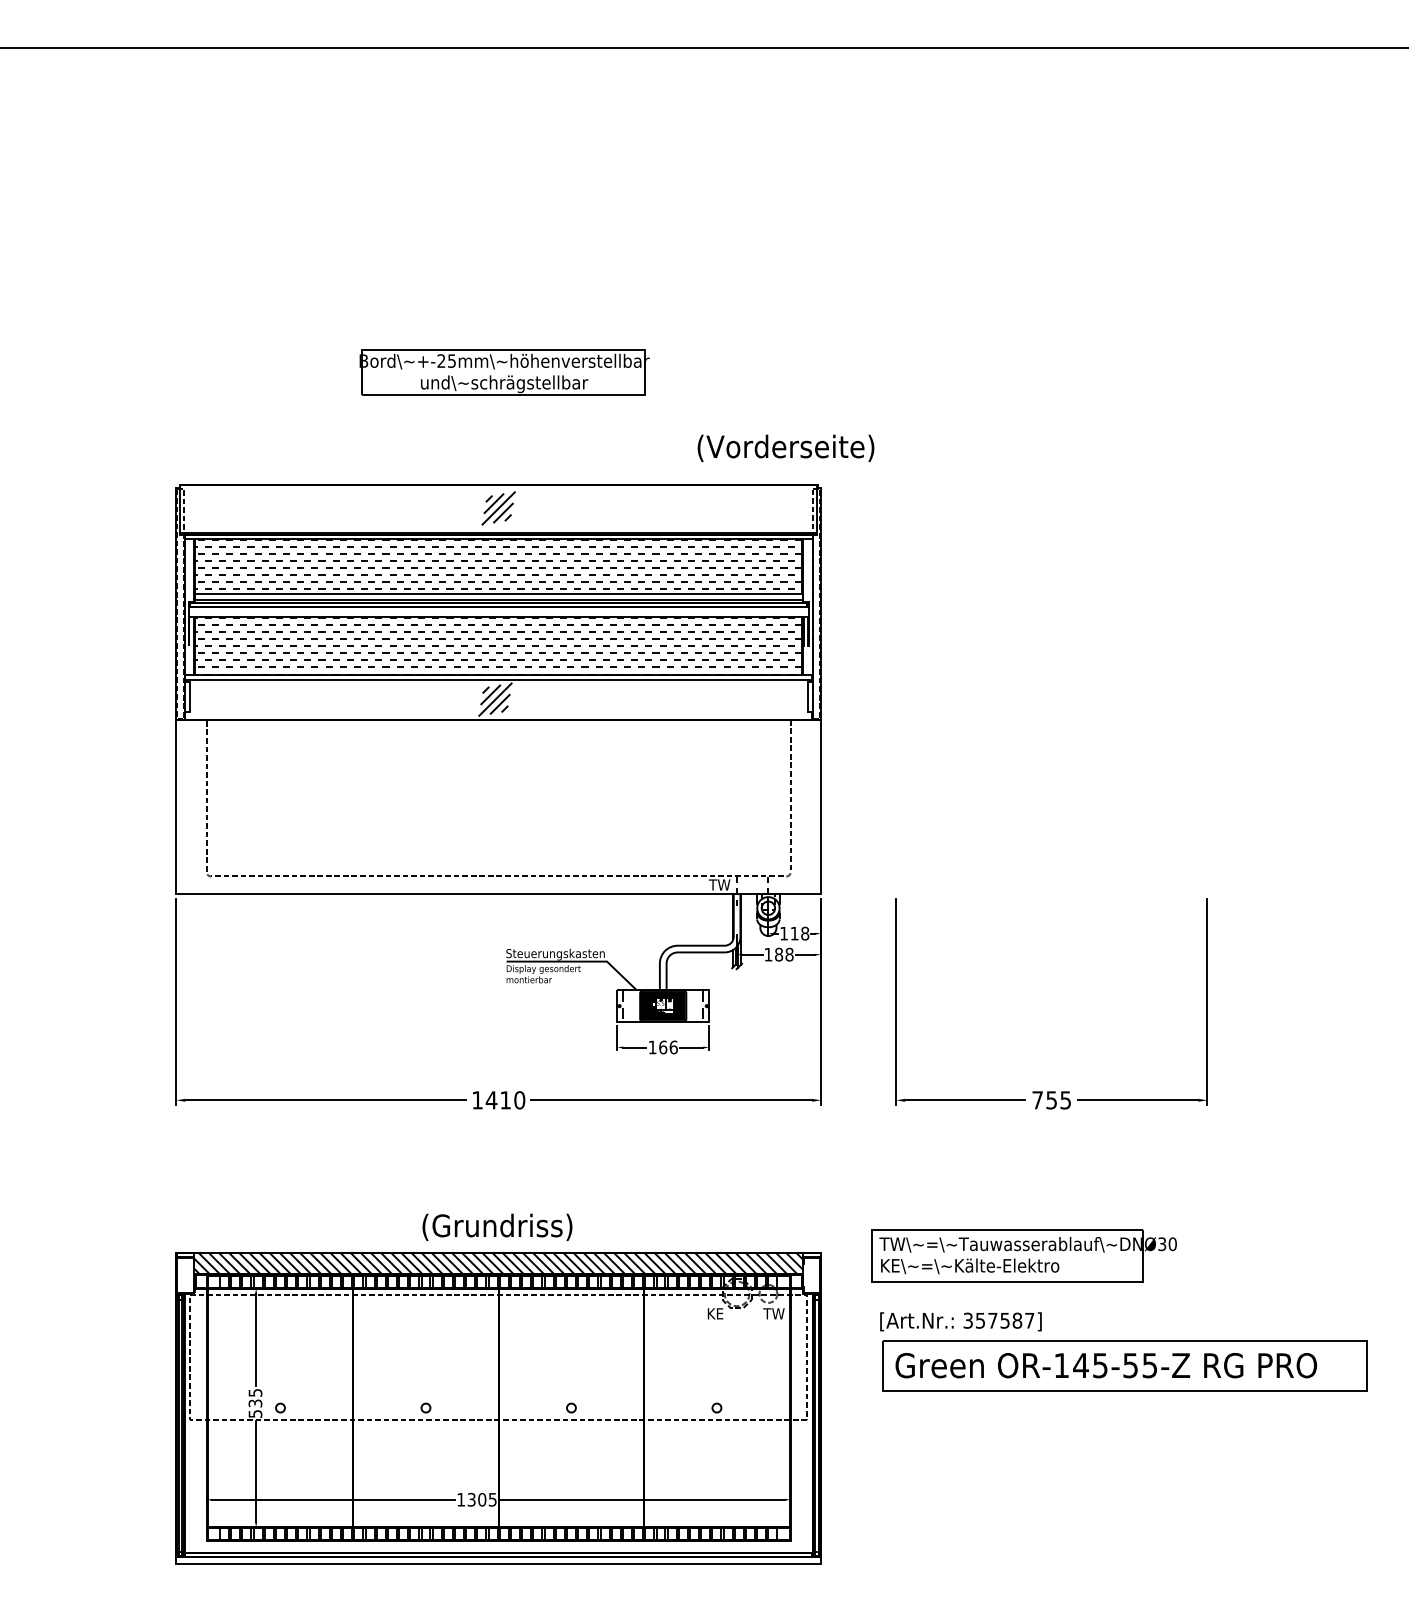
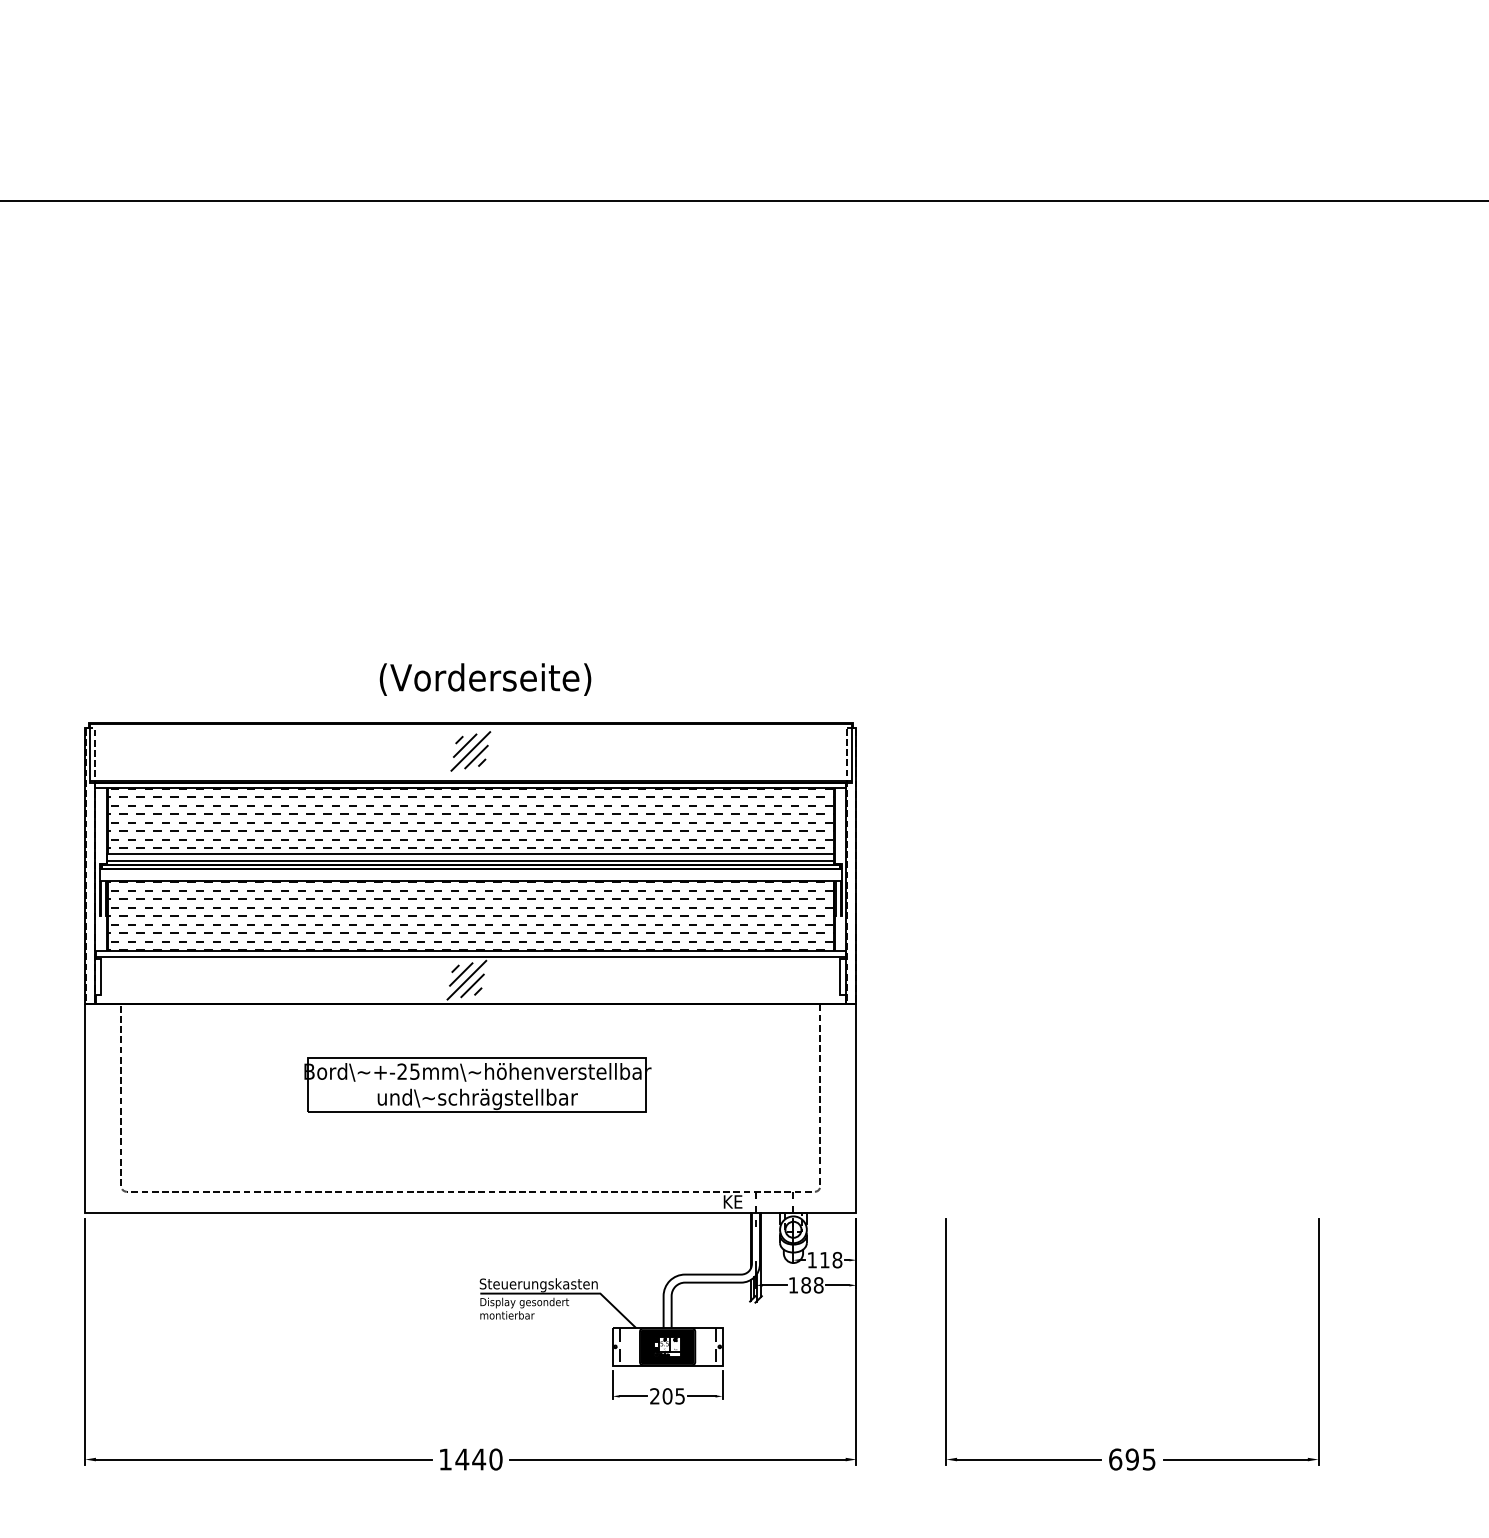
part: (504, 372) -> (477, 1085), moved
text: (785, 447) -> (484, 678), moved
text: (719, 884) -> (734, 1201), TW -> KE
text: (662, 1047) -> (666, 1396), 166 -> 205
text: (505, 1100) -> (478, 1459), 1410 -> 1440
text: (1044, 1100) -> (1123, 1459), 755 -> 695

